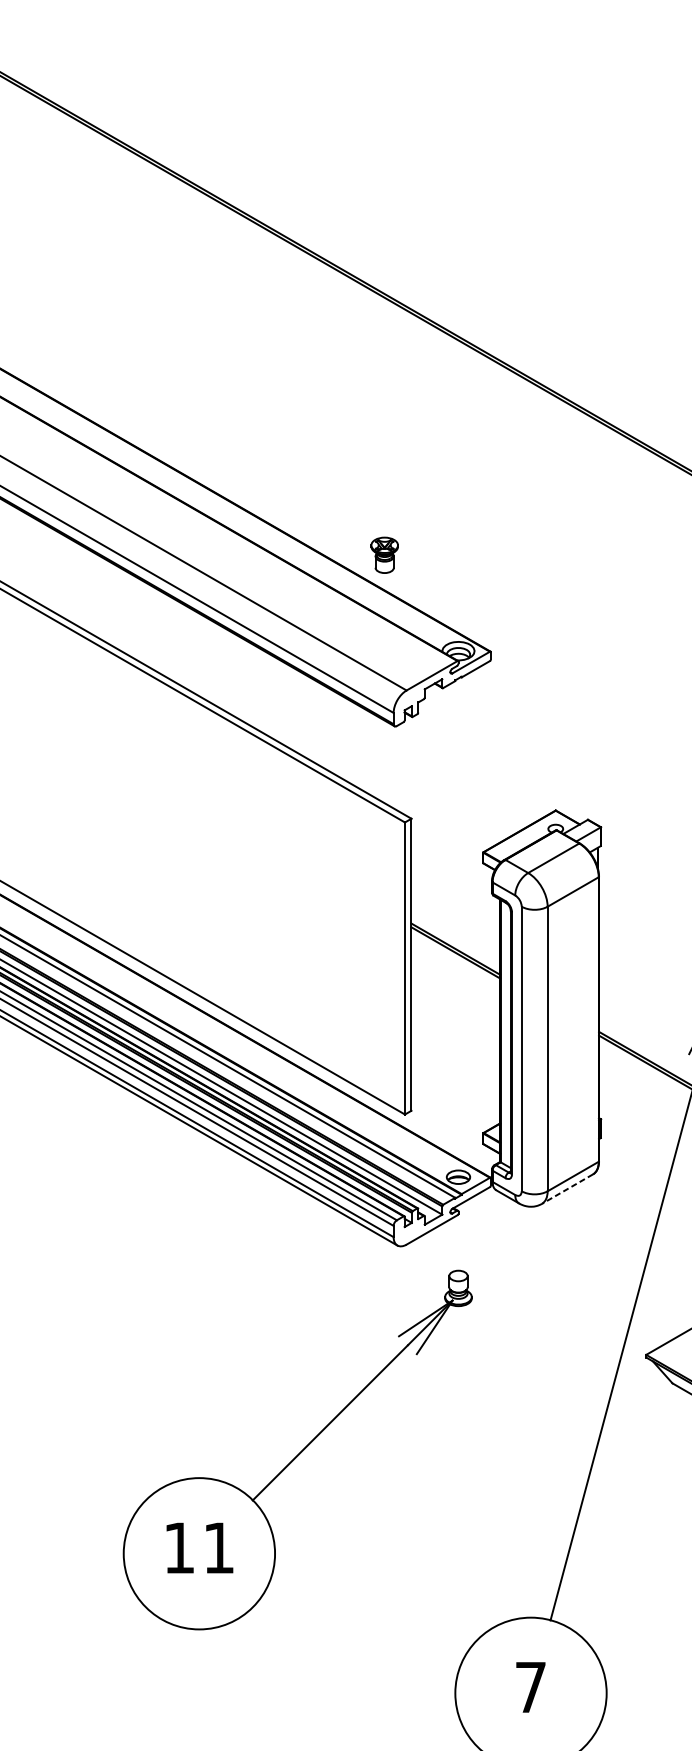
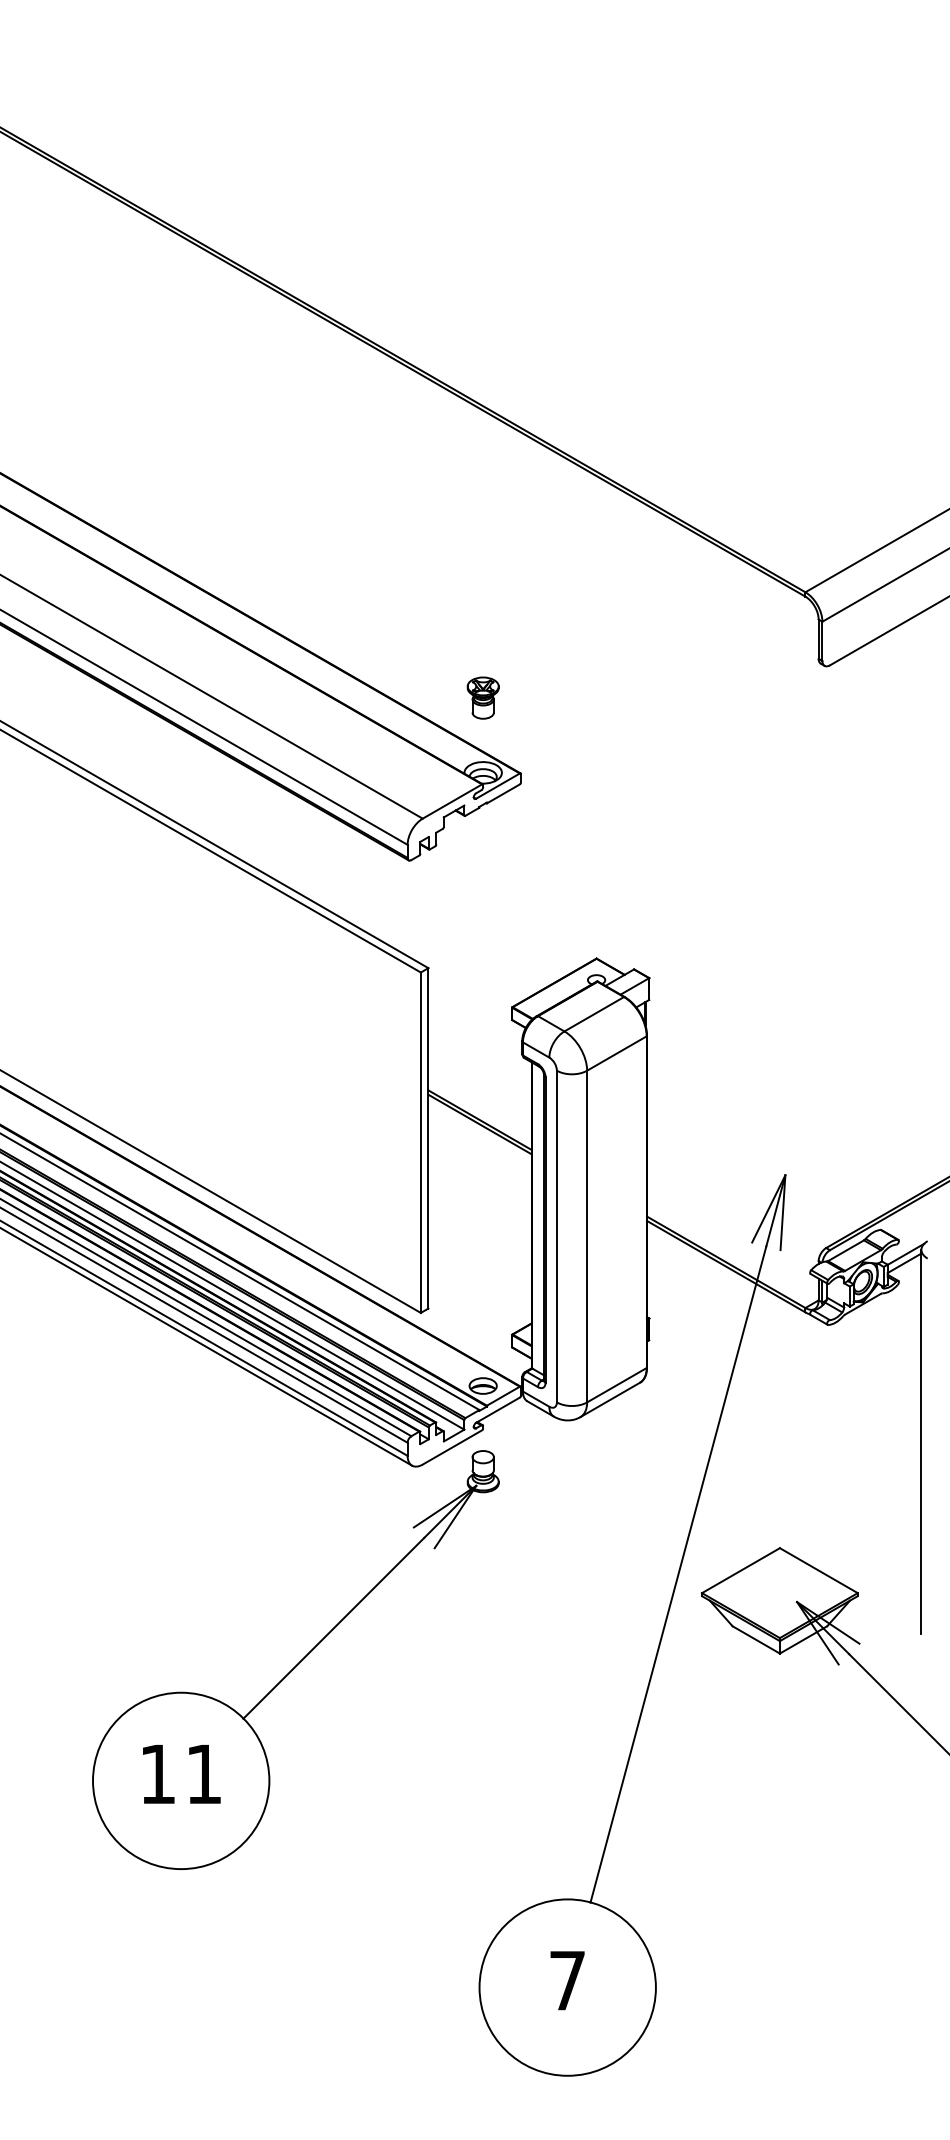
part: (384, 554) -> (482, 697), moved
line: (566, 1189) -> (609, 1400), dashed -> solid
part: (297, 1449) -> (295, 1659), moved

